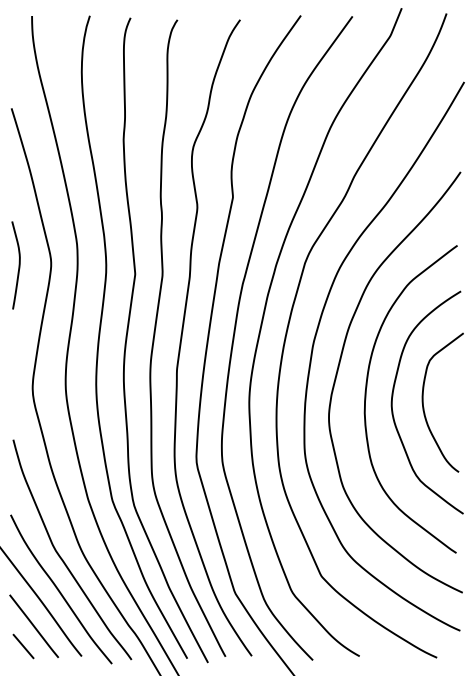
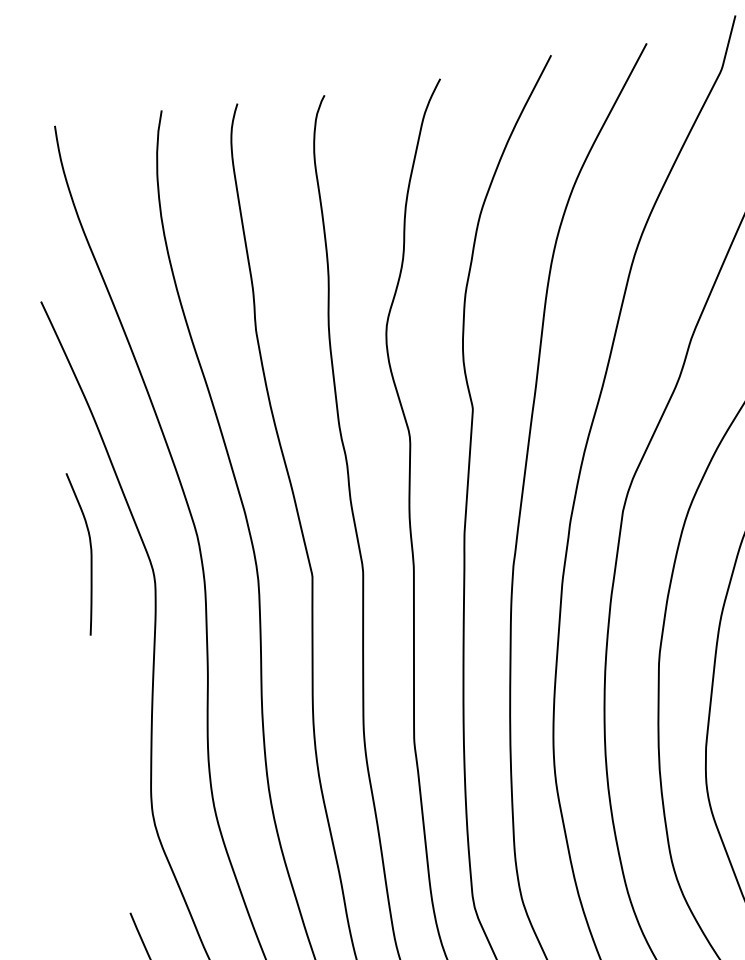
curve: (18, 265) -> (89, 552), moved

